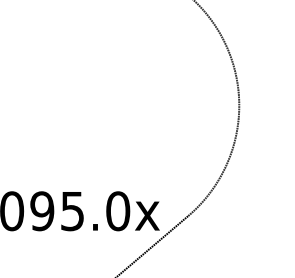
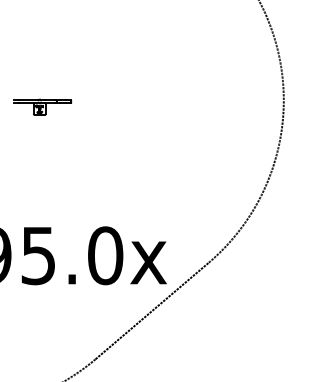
part: (75, 110) -> (42, 107), added

